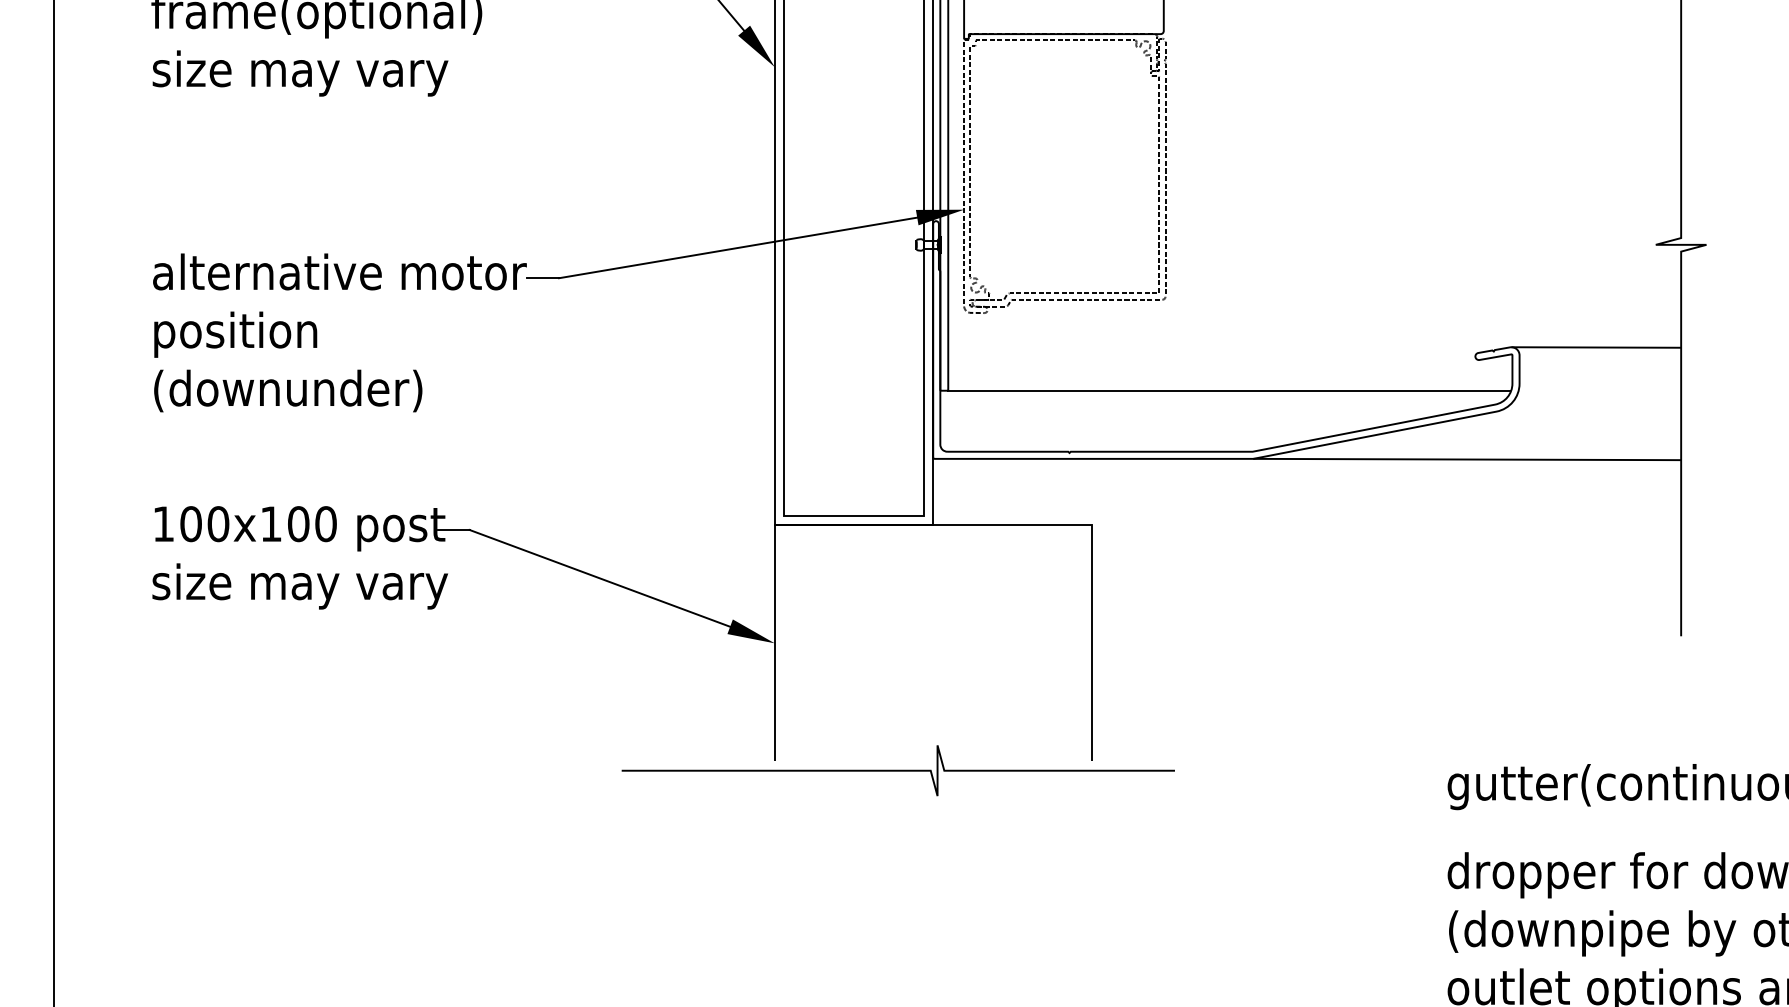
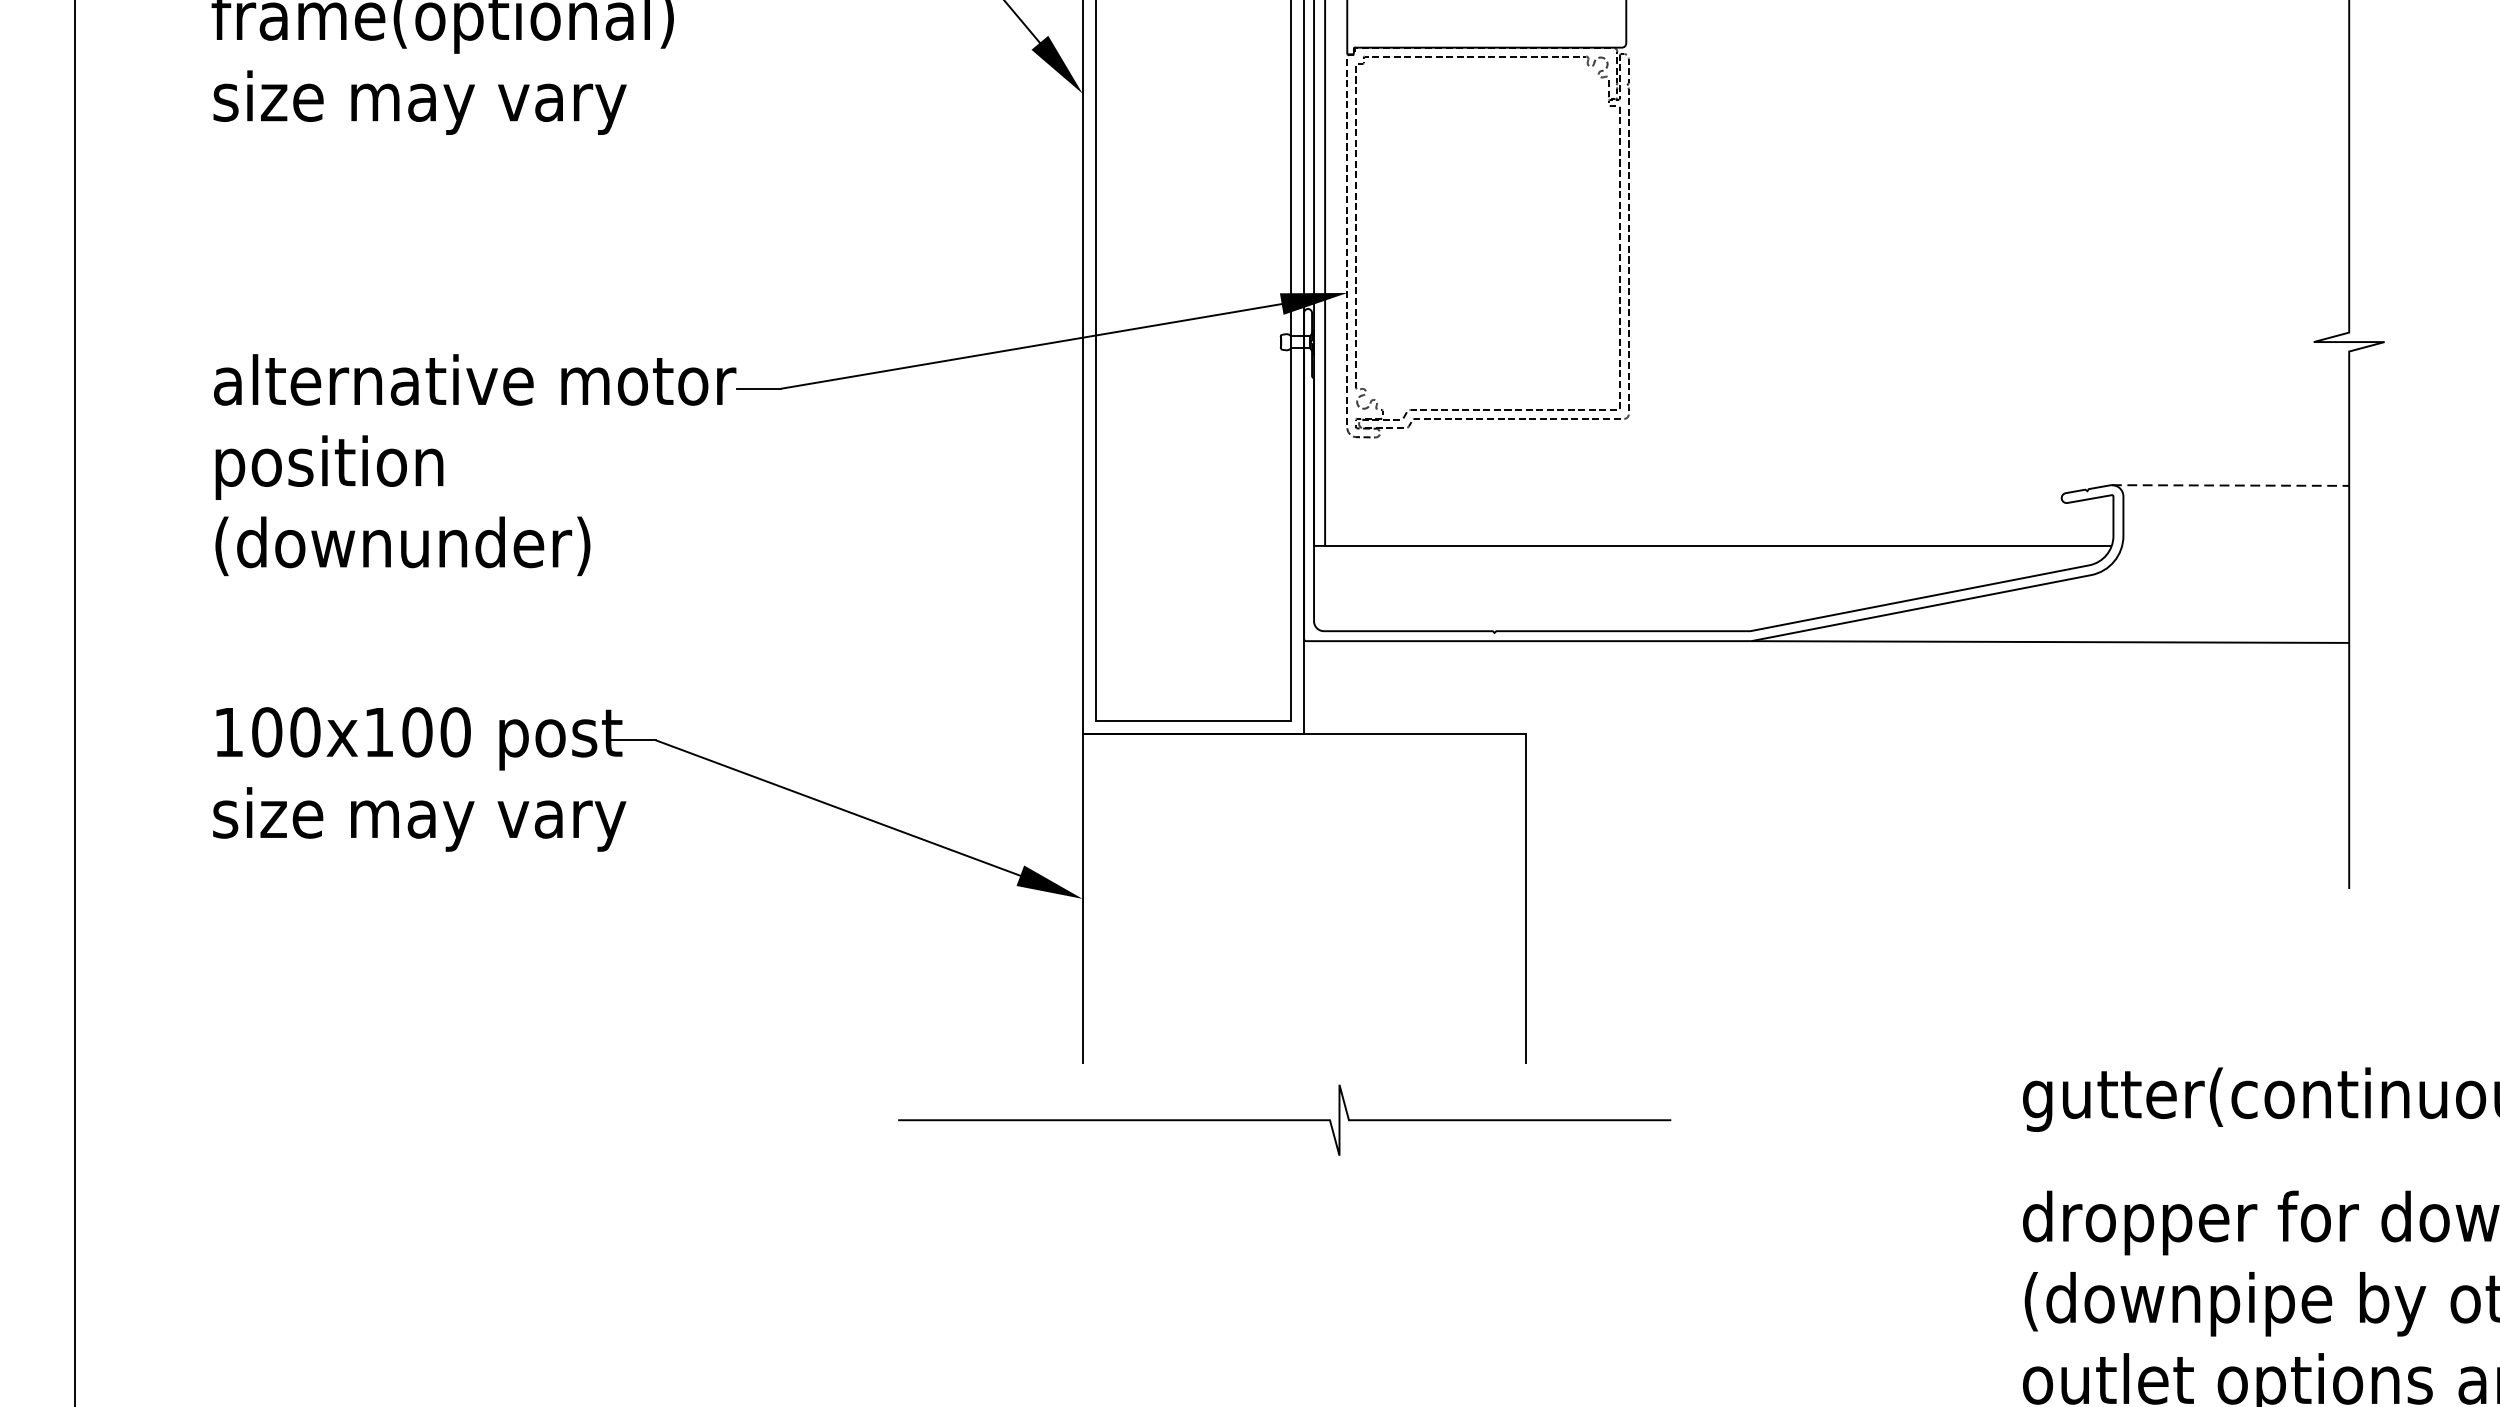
line: (1596, 347) -> (2230, 485), solid -> dashed
curve: (897, 770) -> (1283, 1119), moved

